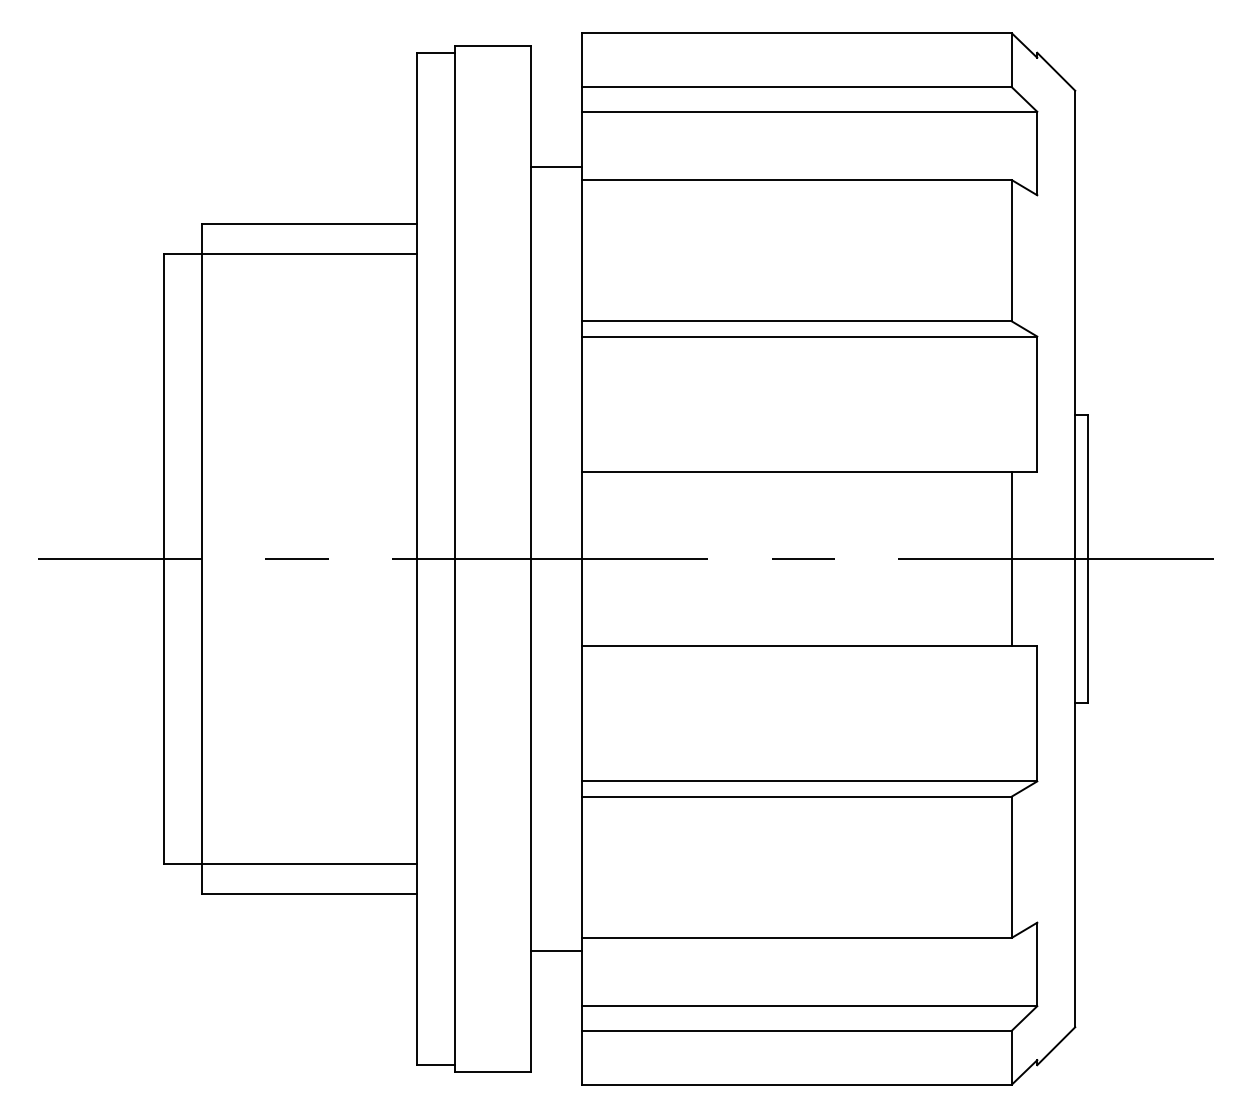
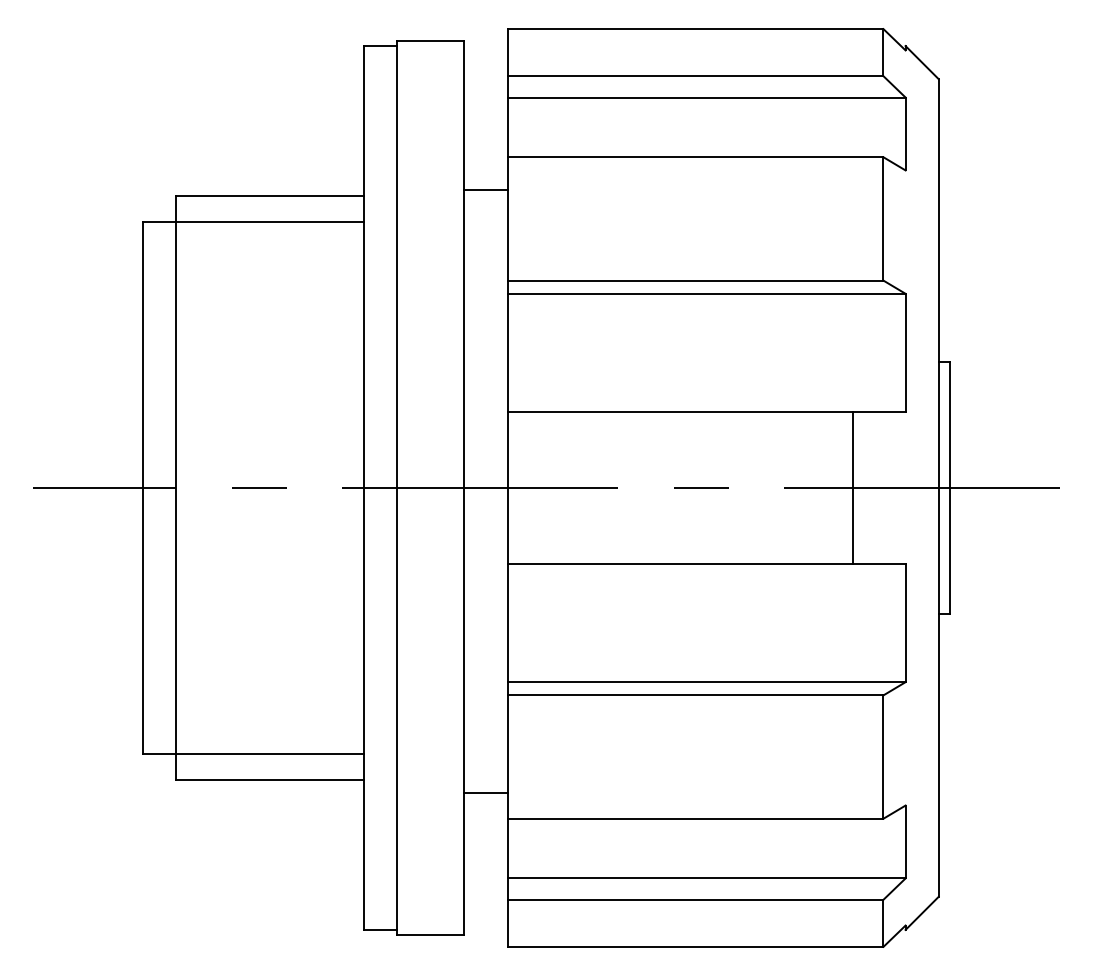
line: (556, 166) -> (485, 189), moved
line: (1011, 558) -> (852, 487), moved
line: (556, 951) -> (485, 793), moved

